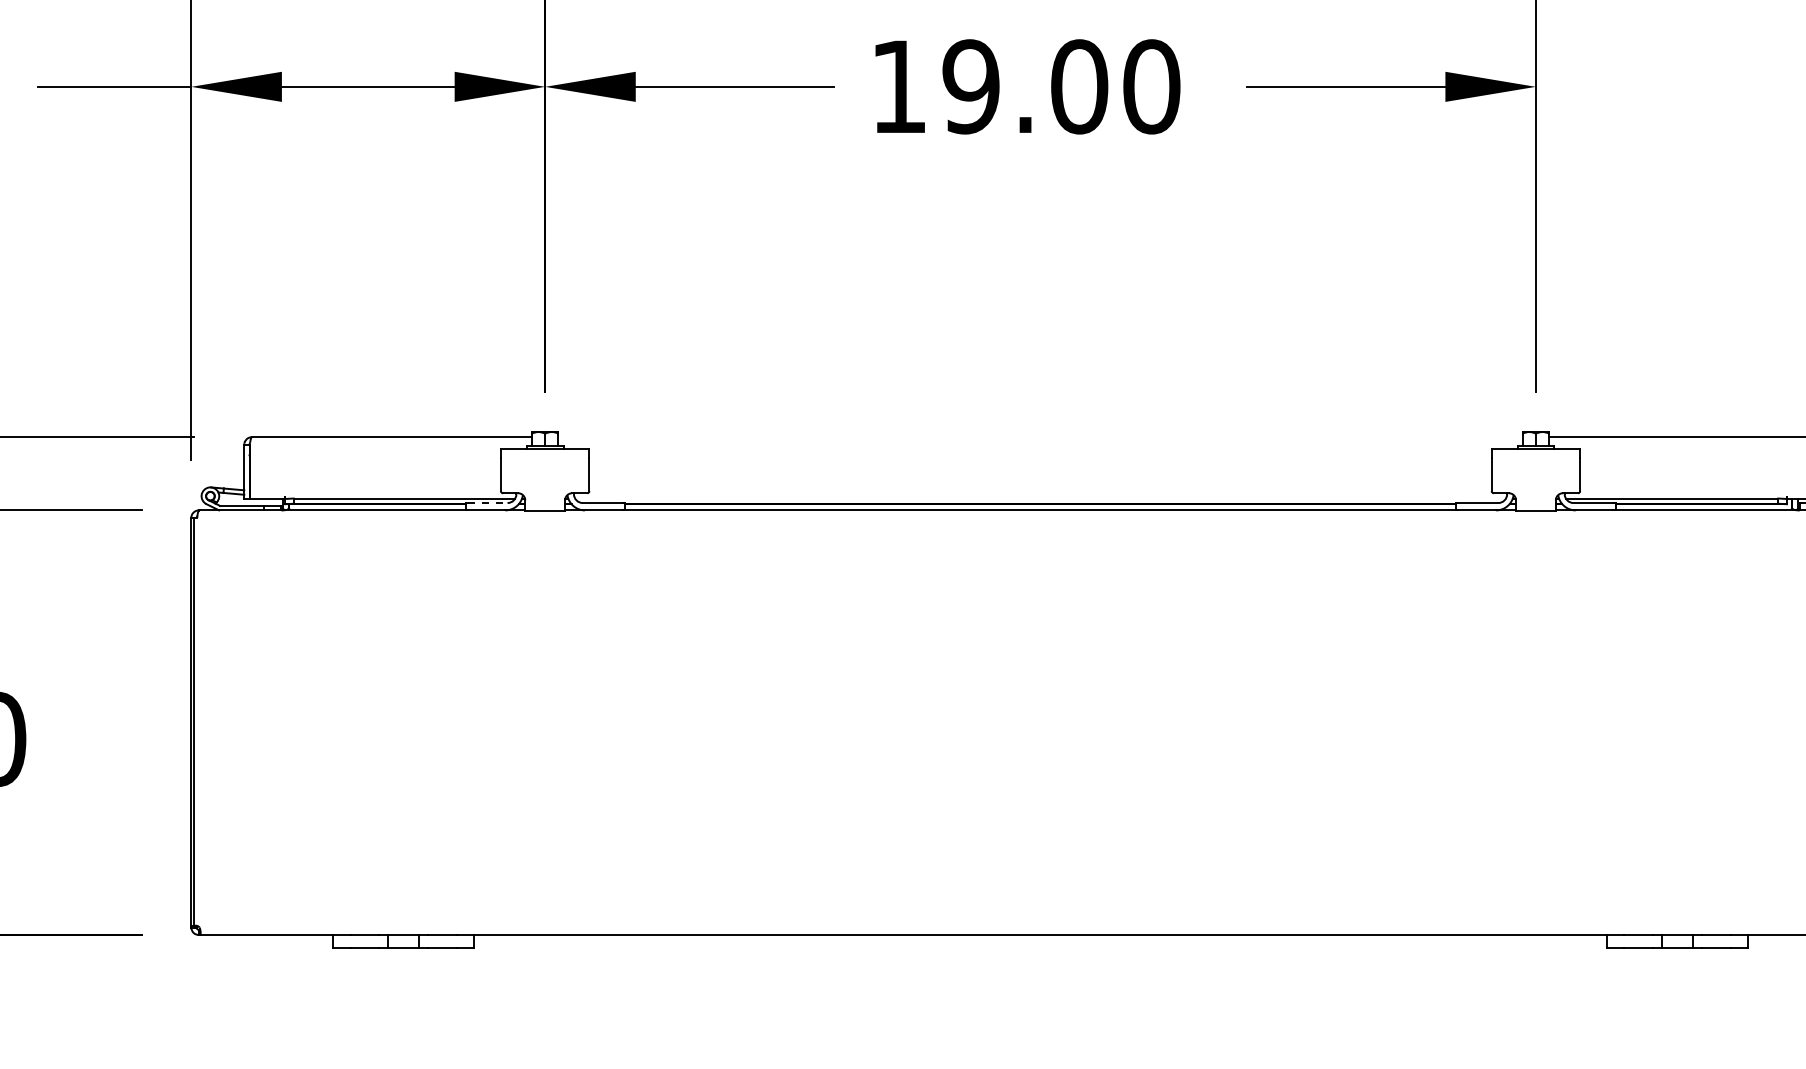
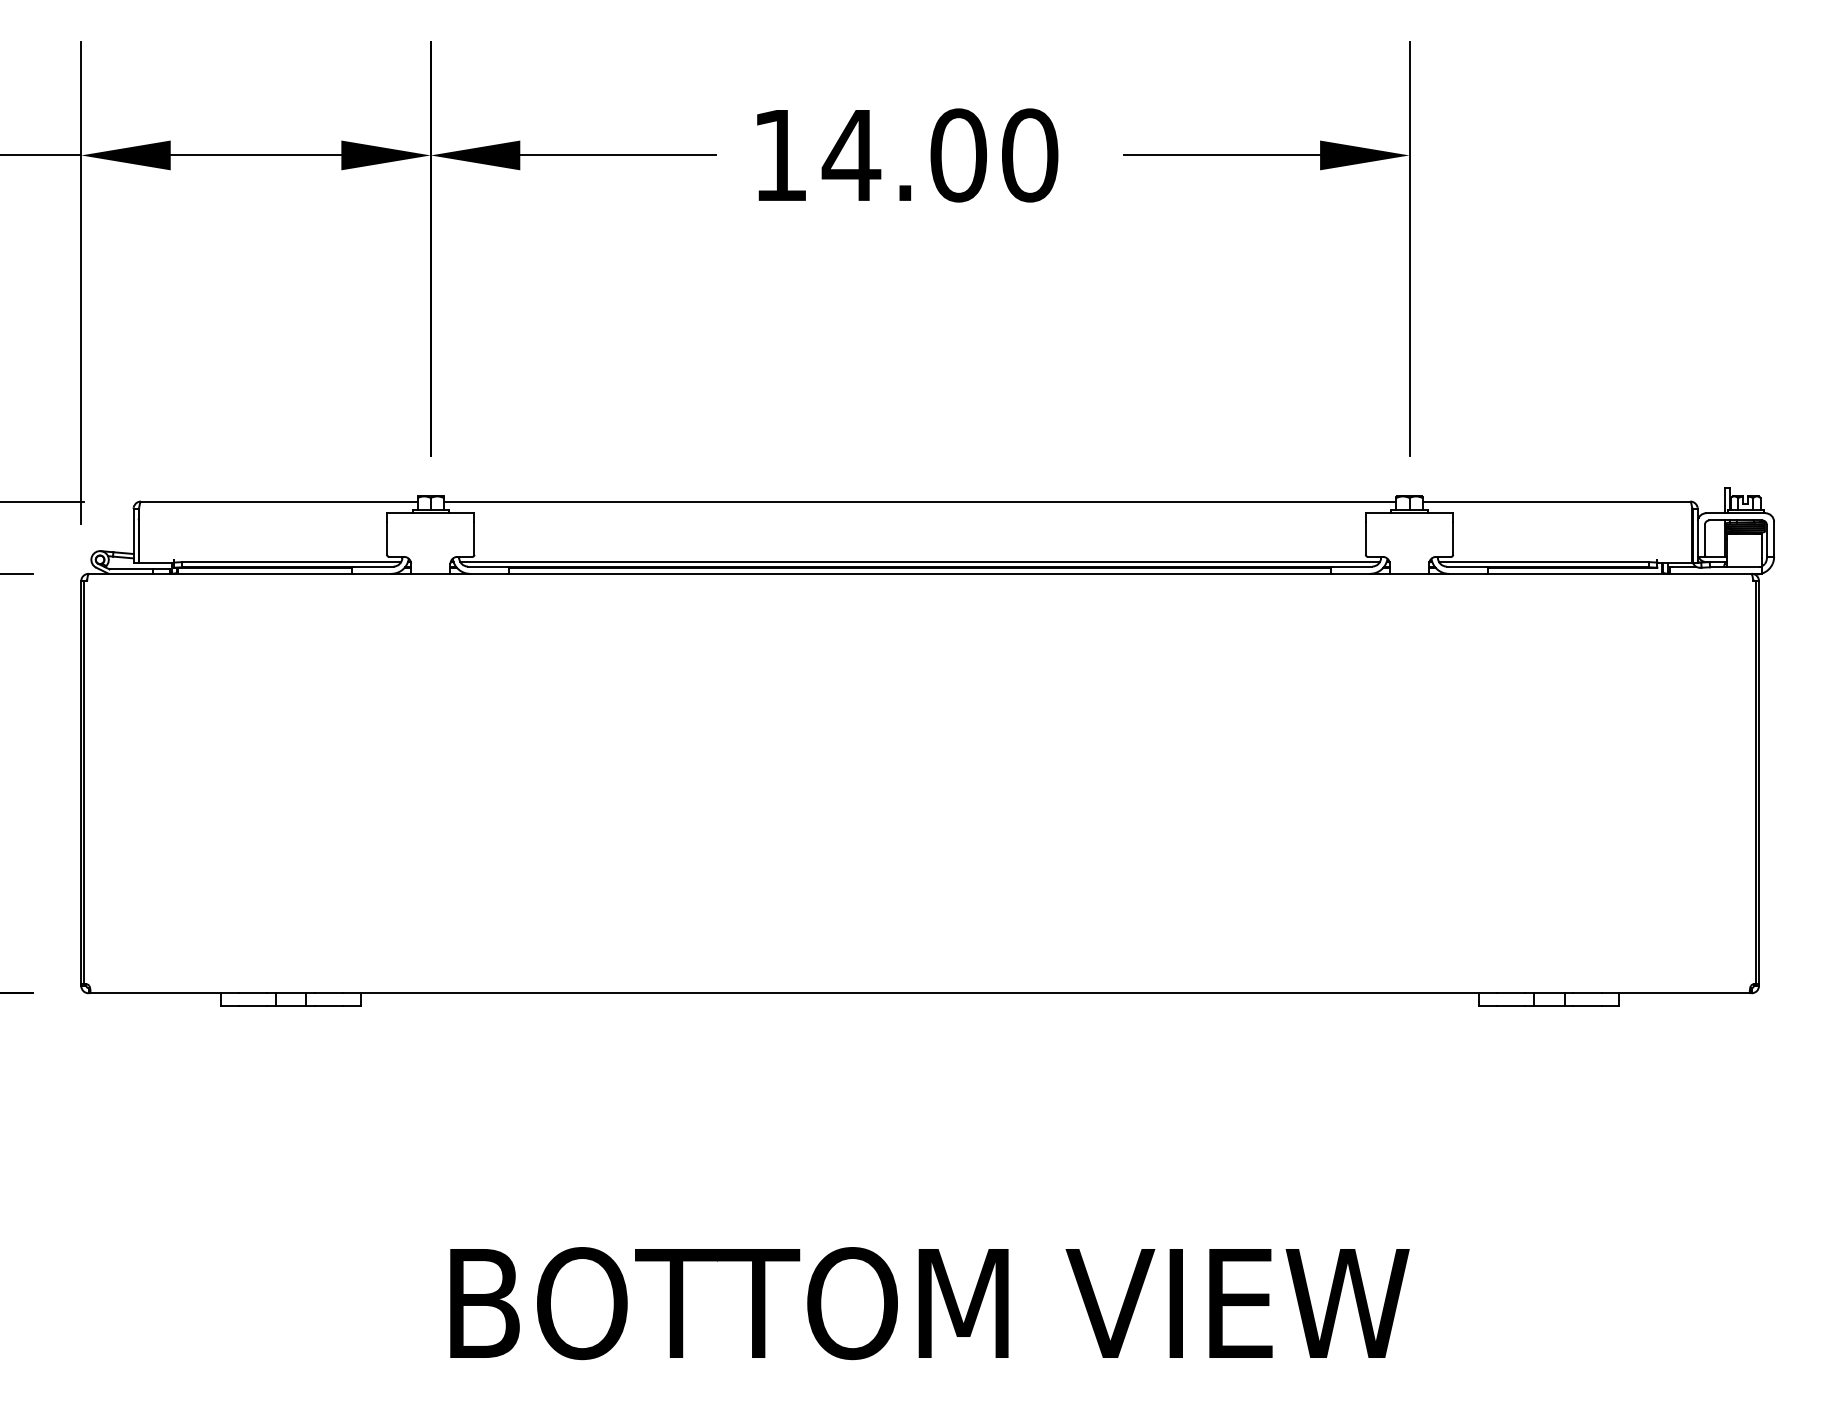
text: (971, 86) -> (851, 155), 19.00 -> 14.00
line: (1039, 437) -> (919, 501), added
line: (1039, 498) -> (919, 562), added
line: (487, 502) -> (373, 566), dashed -> solid

